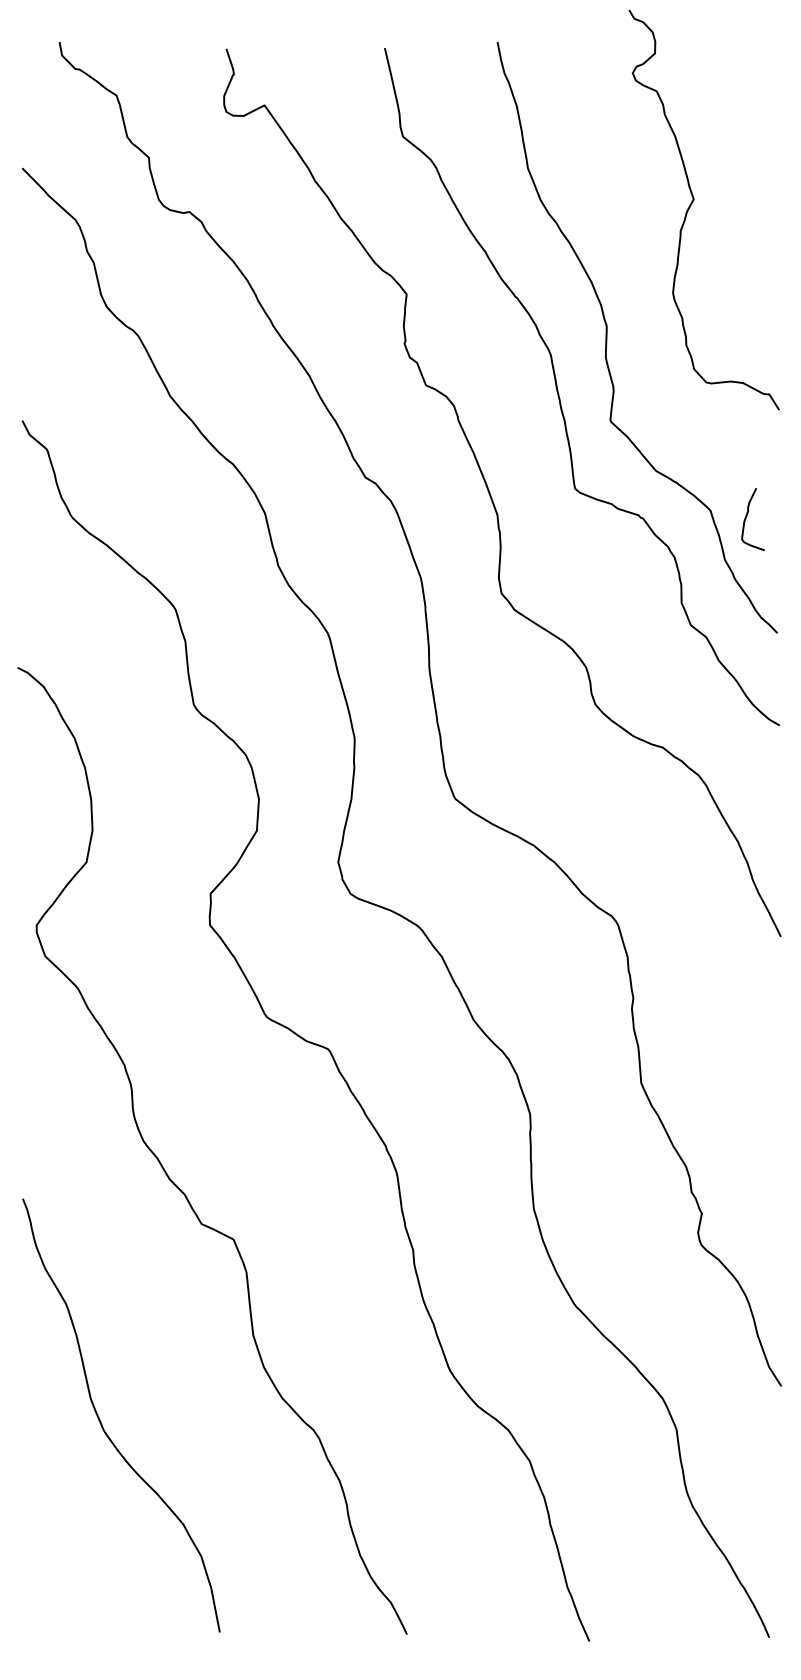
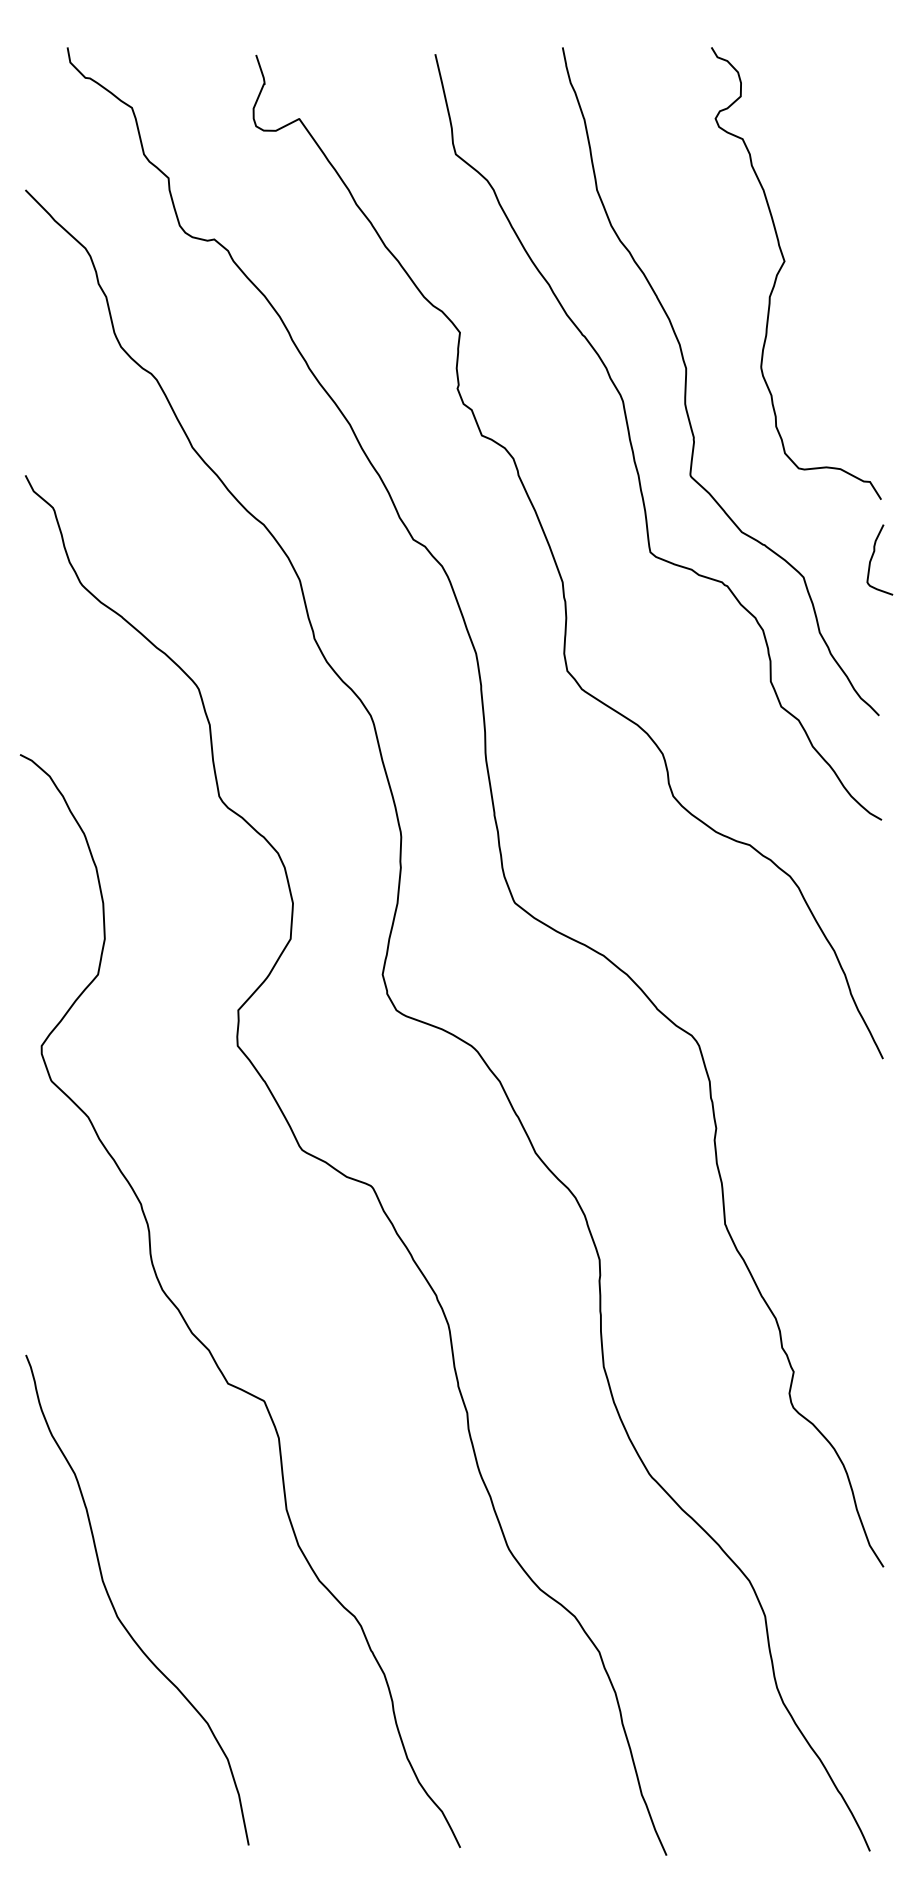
curve: (693, 202) -> (784, 264), moved
curve: (747, 516) -> (873, 556), moved

